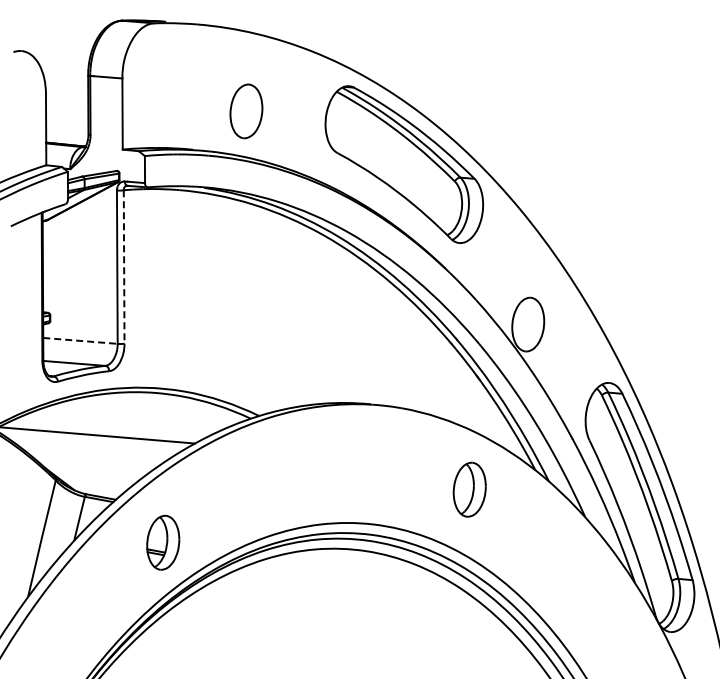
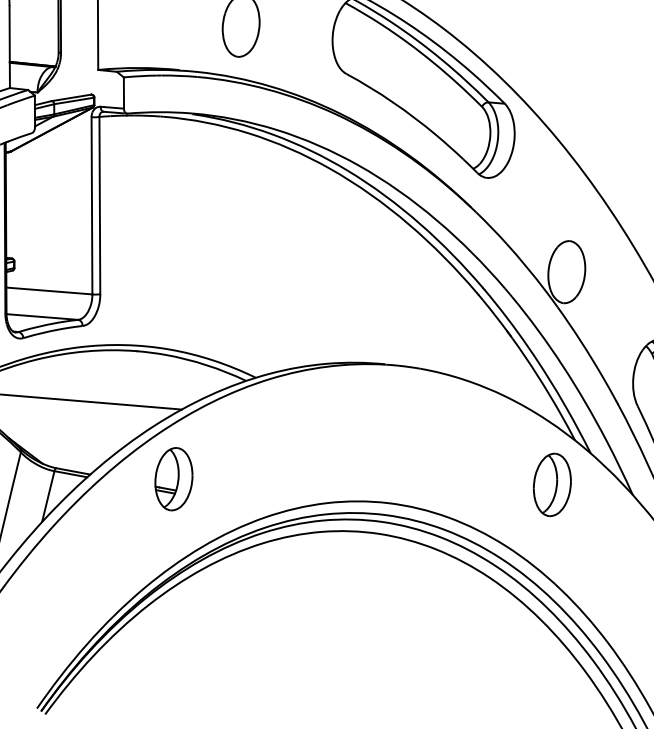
line: (124, 266) -> (100, 205), dashed -> solid
line: (80, 340) -> (49, 290), dashed -> solid
part: (469, 489) -> (552, 484), moved
part: (163, 542) -> (174, 478), moved

